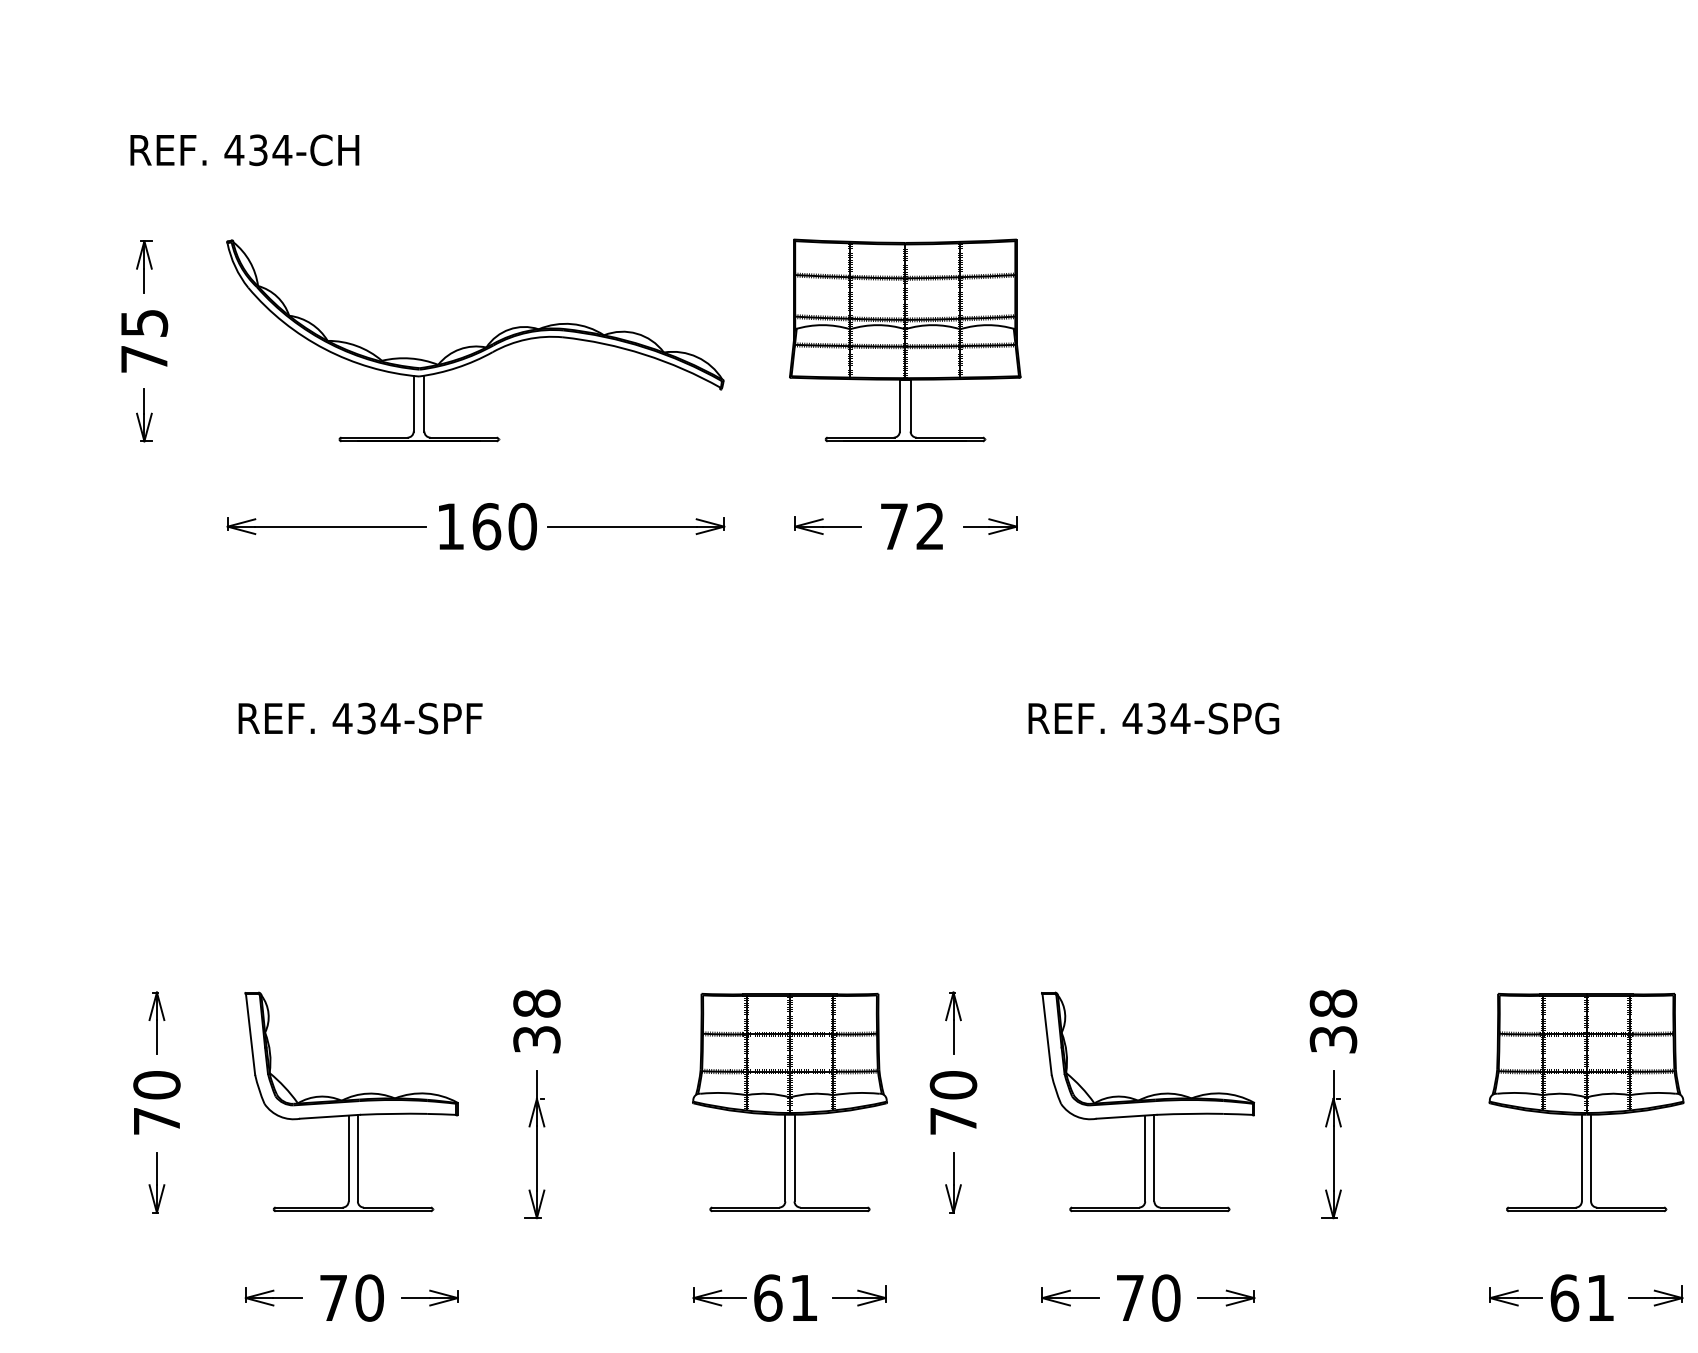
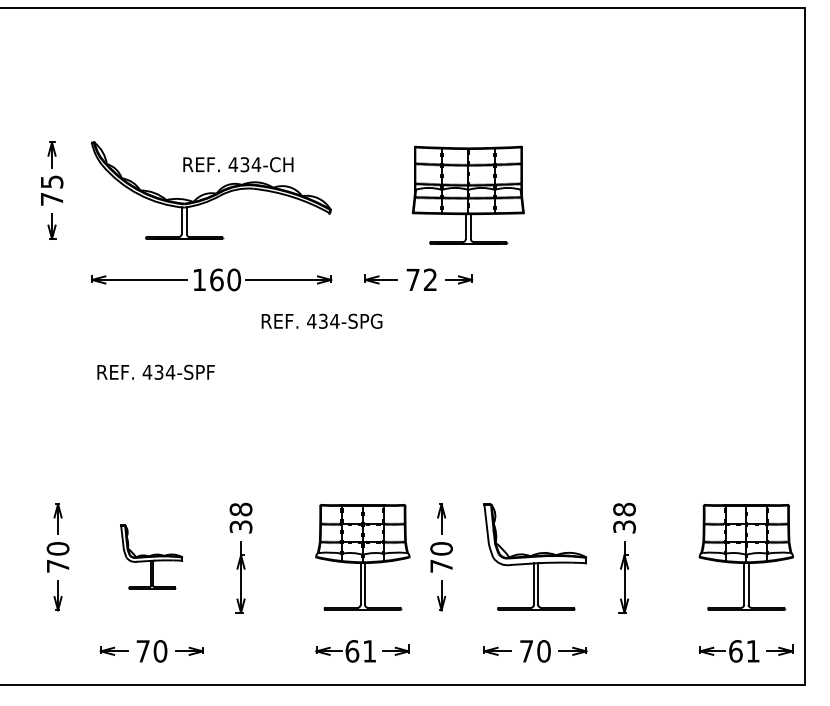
text: (245, 149) -> (238, 164), moved
part: (903, 338) -> (467, 194), moved
text: (1152, 716) -> (321, 320), moved
part: (350, 1101) -> (151, 556), size x0.6

